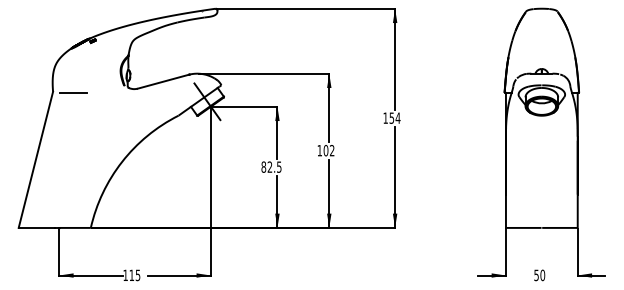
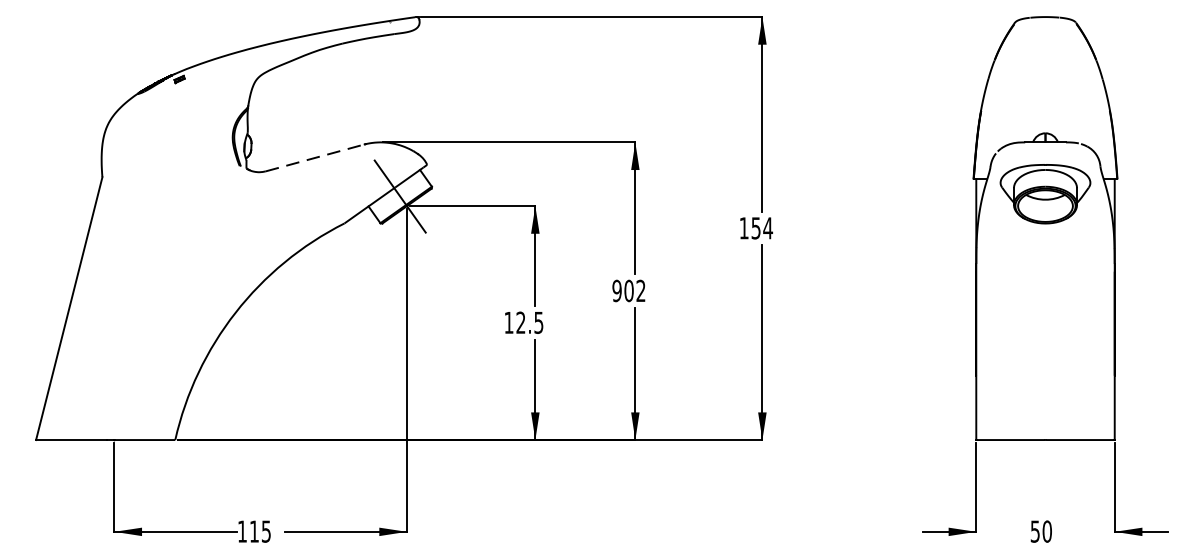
line: (163, 81) -> (315, 157), solid -> dashed
line: (73, 92) -> (141, 178), removed
text: (319, 150) -> (616, 290), 102 -> 902
text: (263, 166) -> (508, 321), 82.5 -> 12.5

